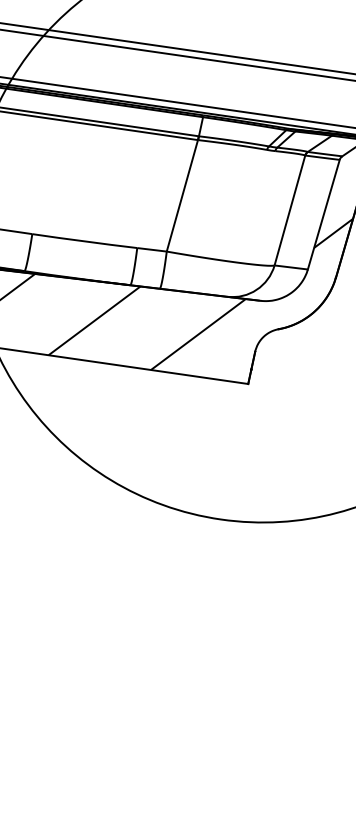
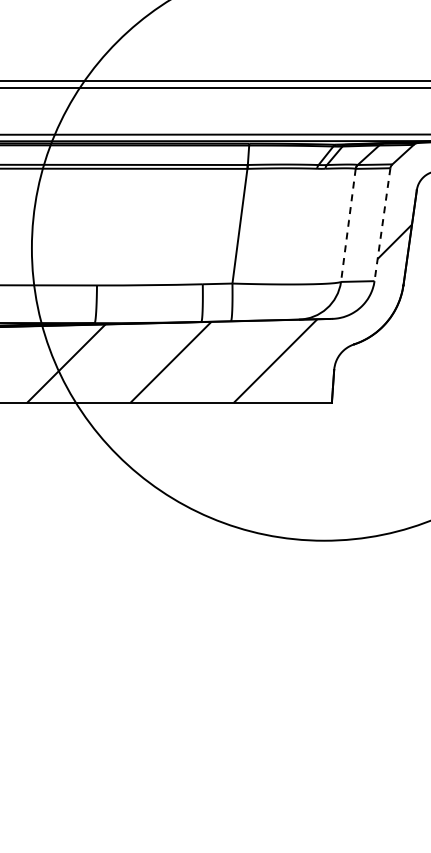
line: (290, 210) -> (348, 225), solid -> dashed
line: (323, 215) -> (382, 225), solid -> dashed

